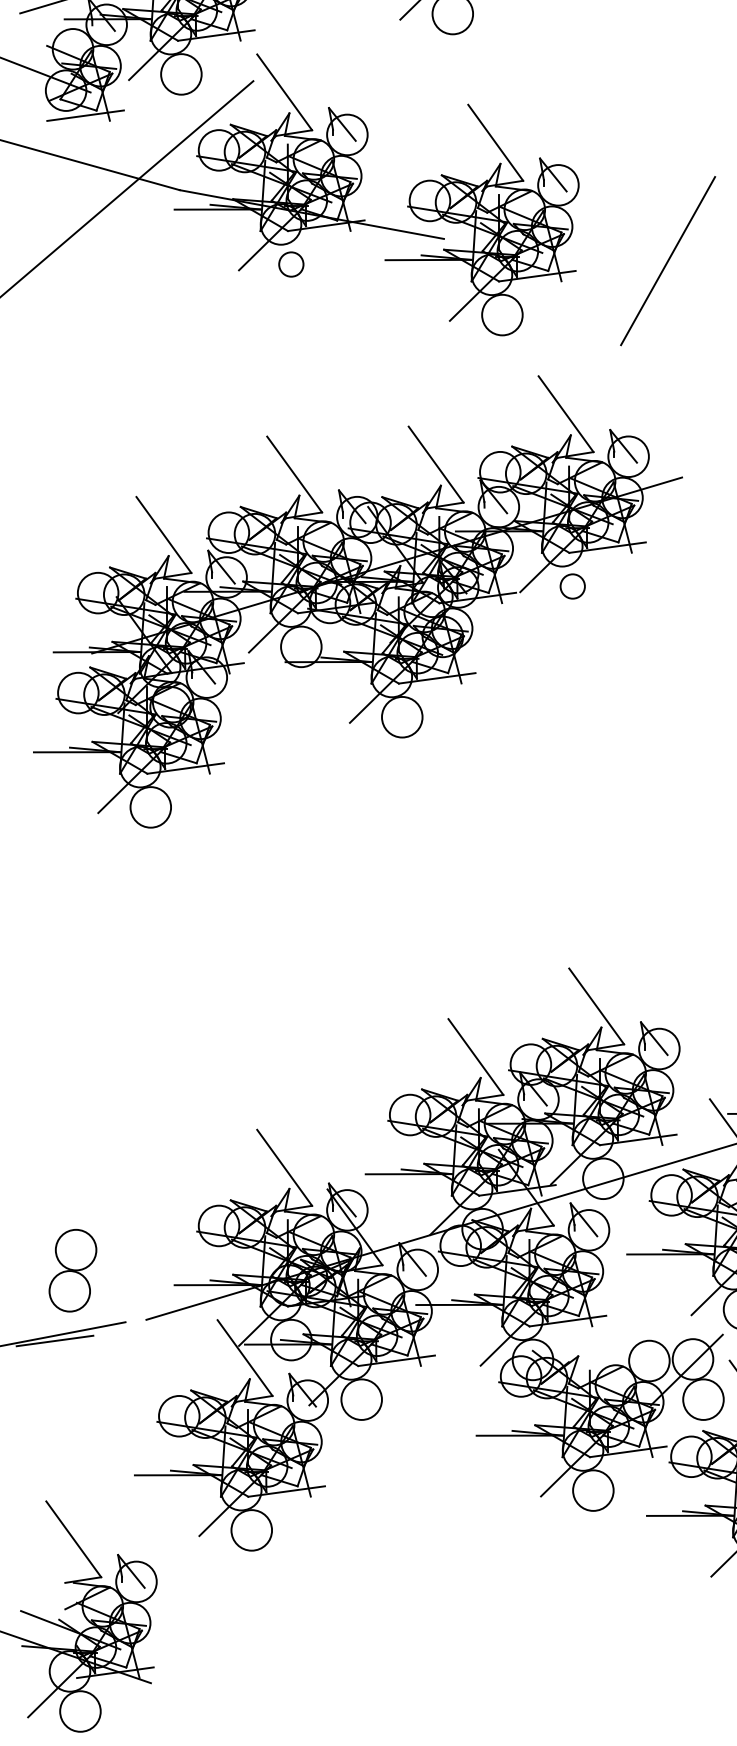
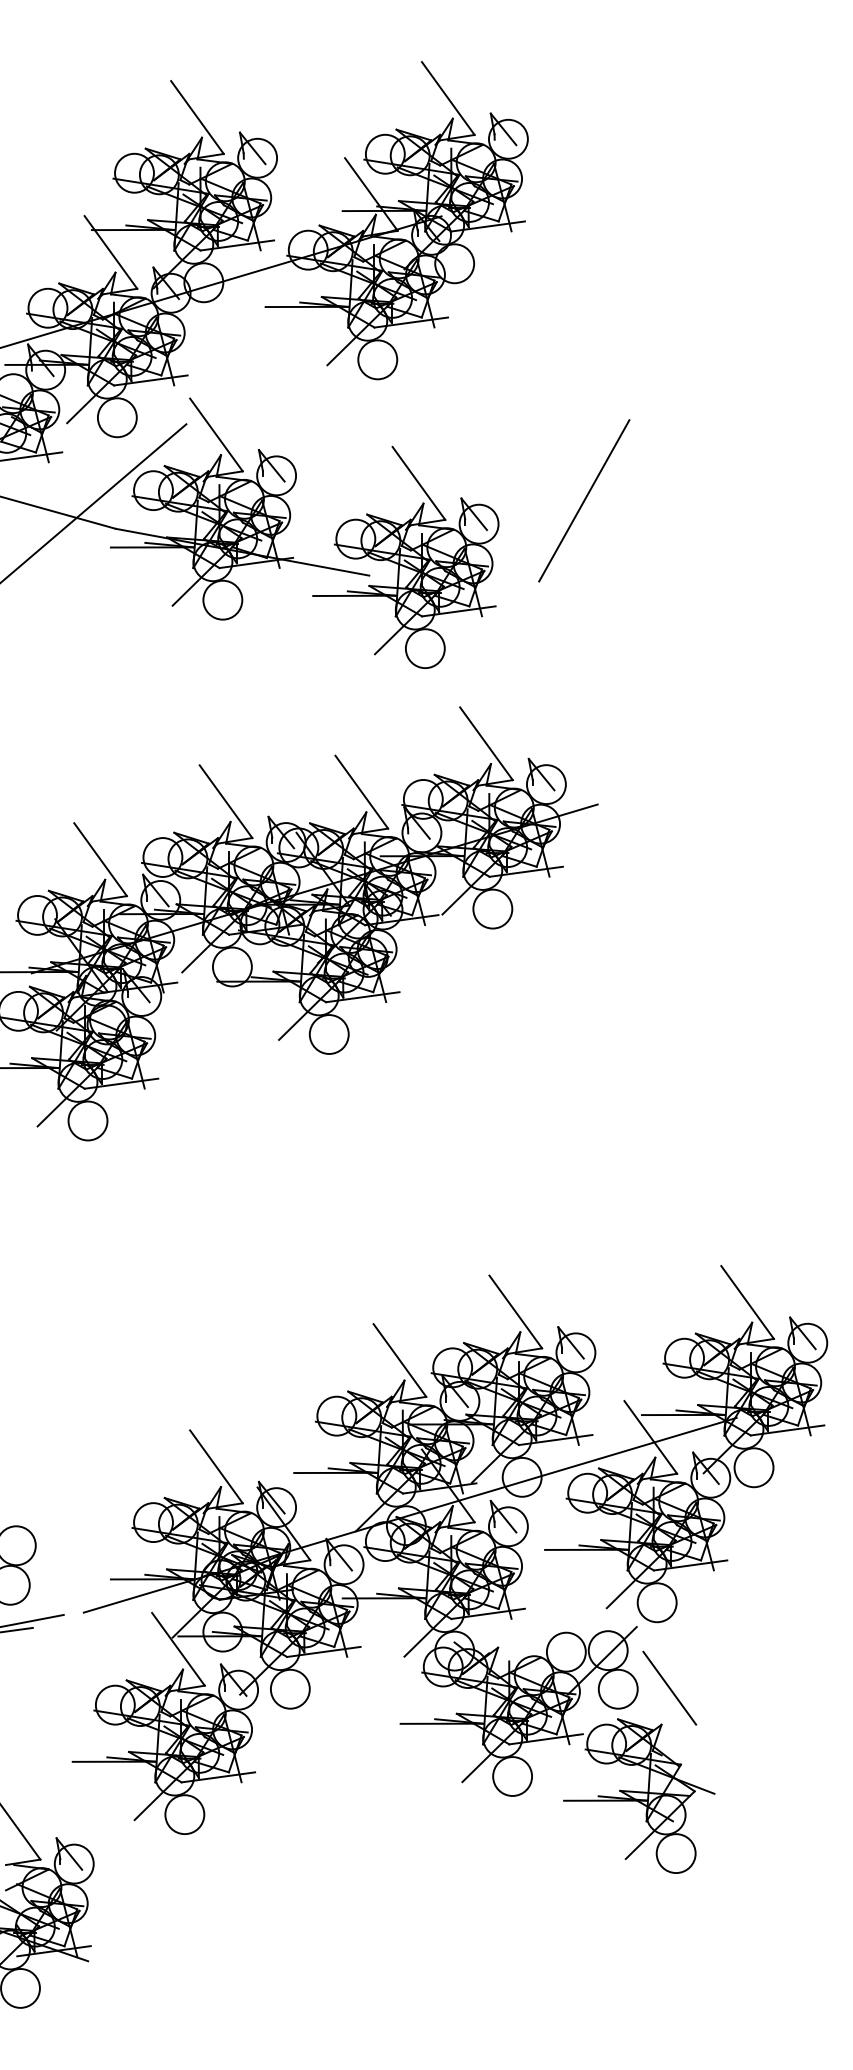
line: (668, 260) -> (584, 500), moved
circle: (290, 263) -> (222, 599), size x1.67
circle: (572, 585) -> (492, 908), size x1.67

